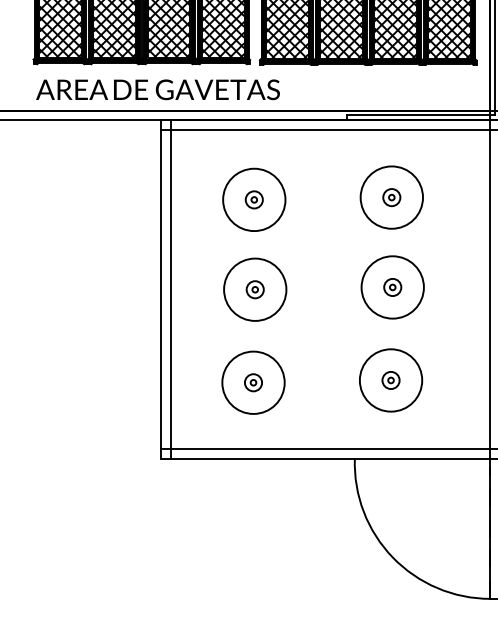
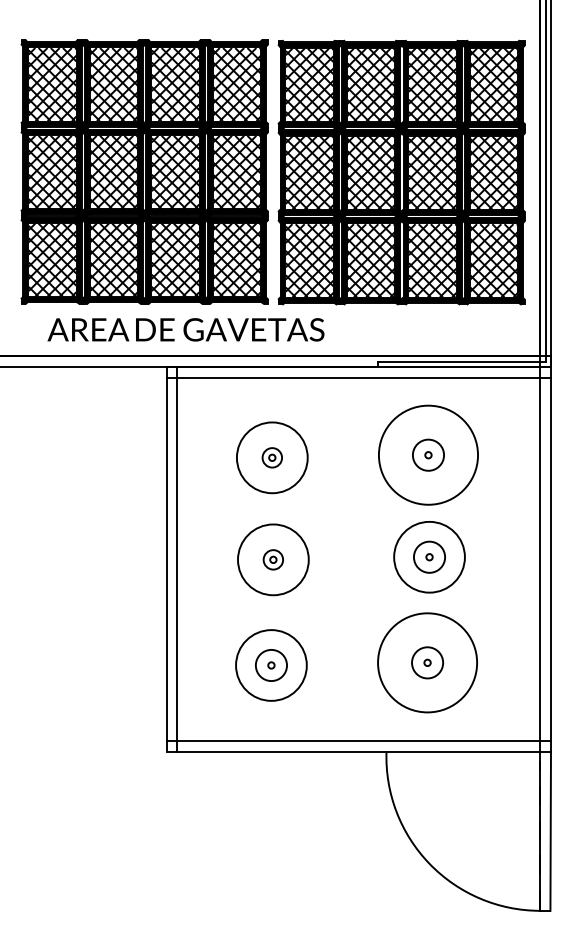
text: (157, 89) -> (185, 329), moved
circle: (391, 196) -> (428, 454), size x1.4
circle: (391, 196) -> (428, 454), size x1.6
circle: (392, 286) -> (429, 556), size x1.6
circle: (390, 380) -> (427, 662), size x1.4
circle: (390, 380) -> (427, 662), size x1.6
circle: (253, 382) -> (271, 665), size x1.6

